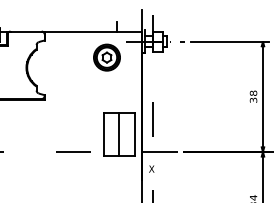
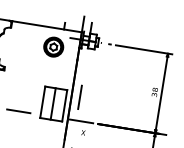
text: (151, 168) -> (83, 132), moved

